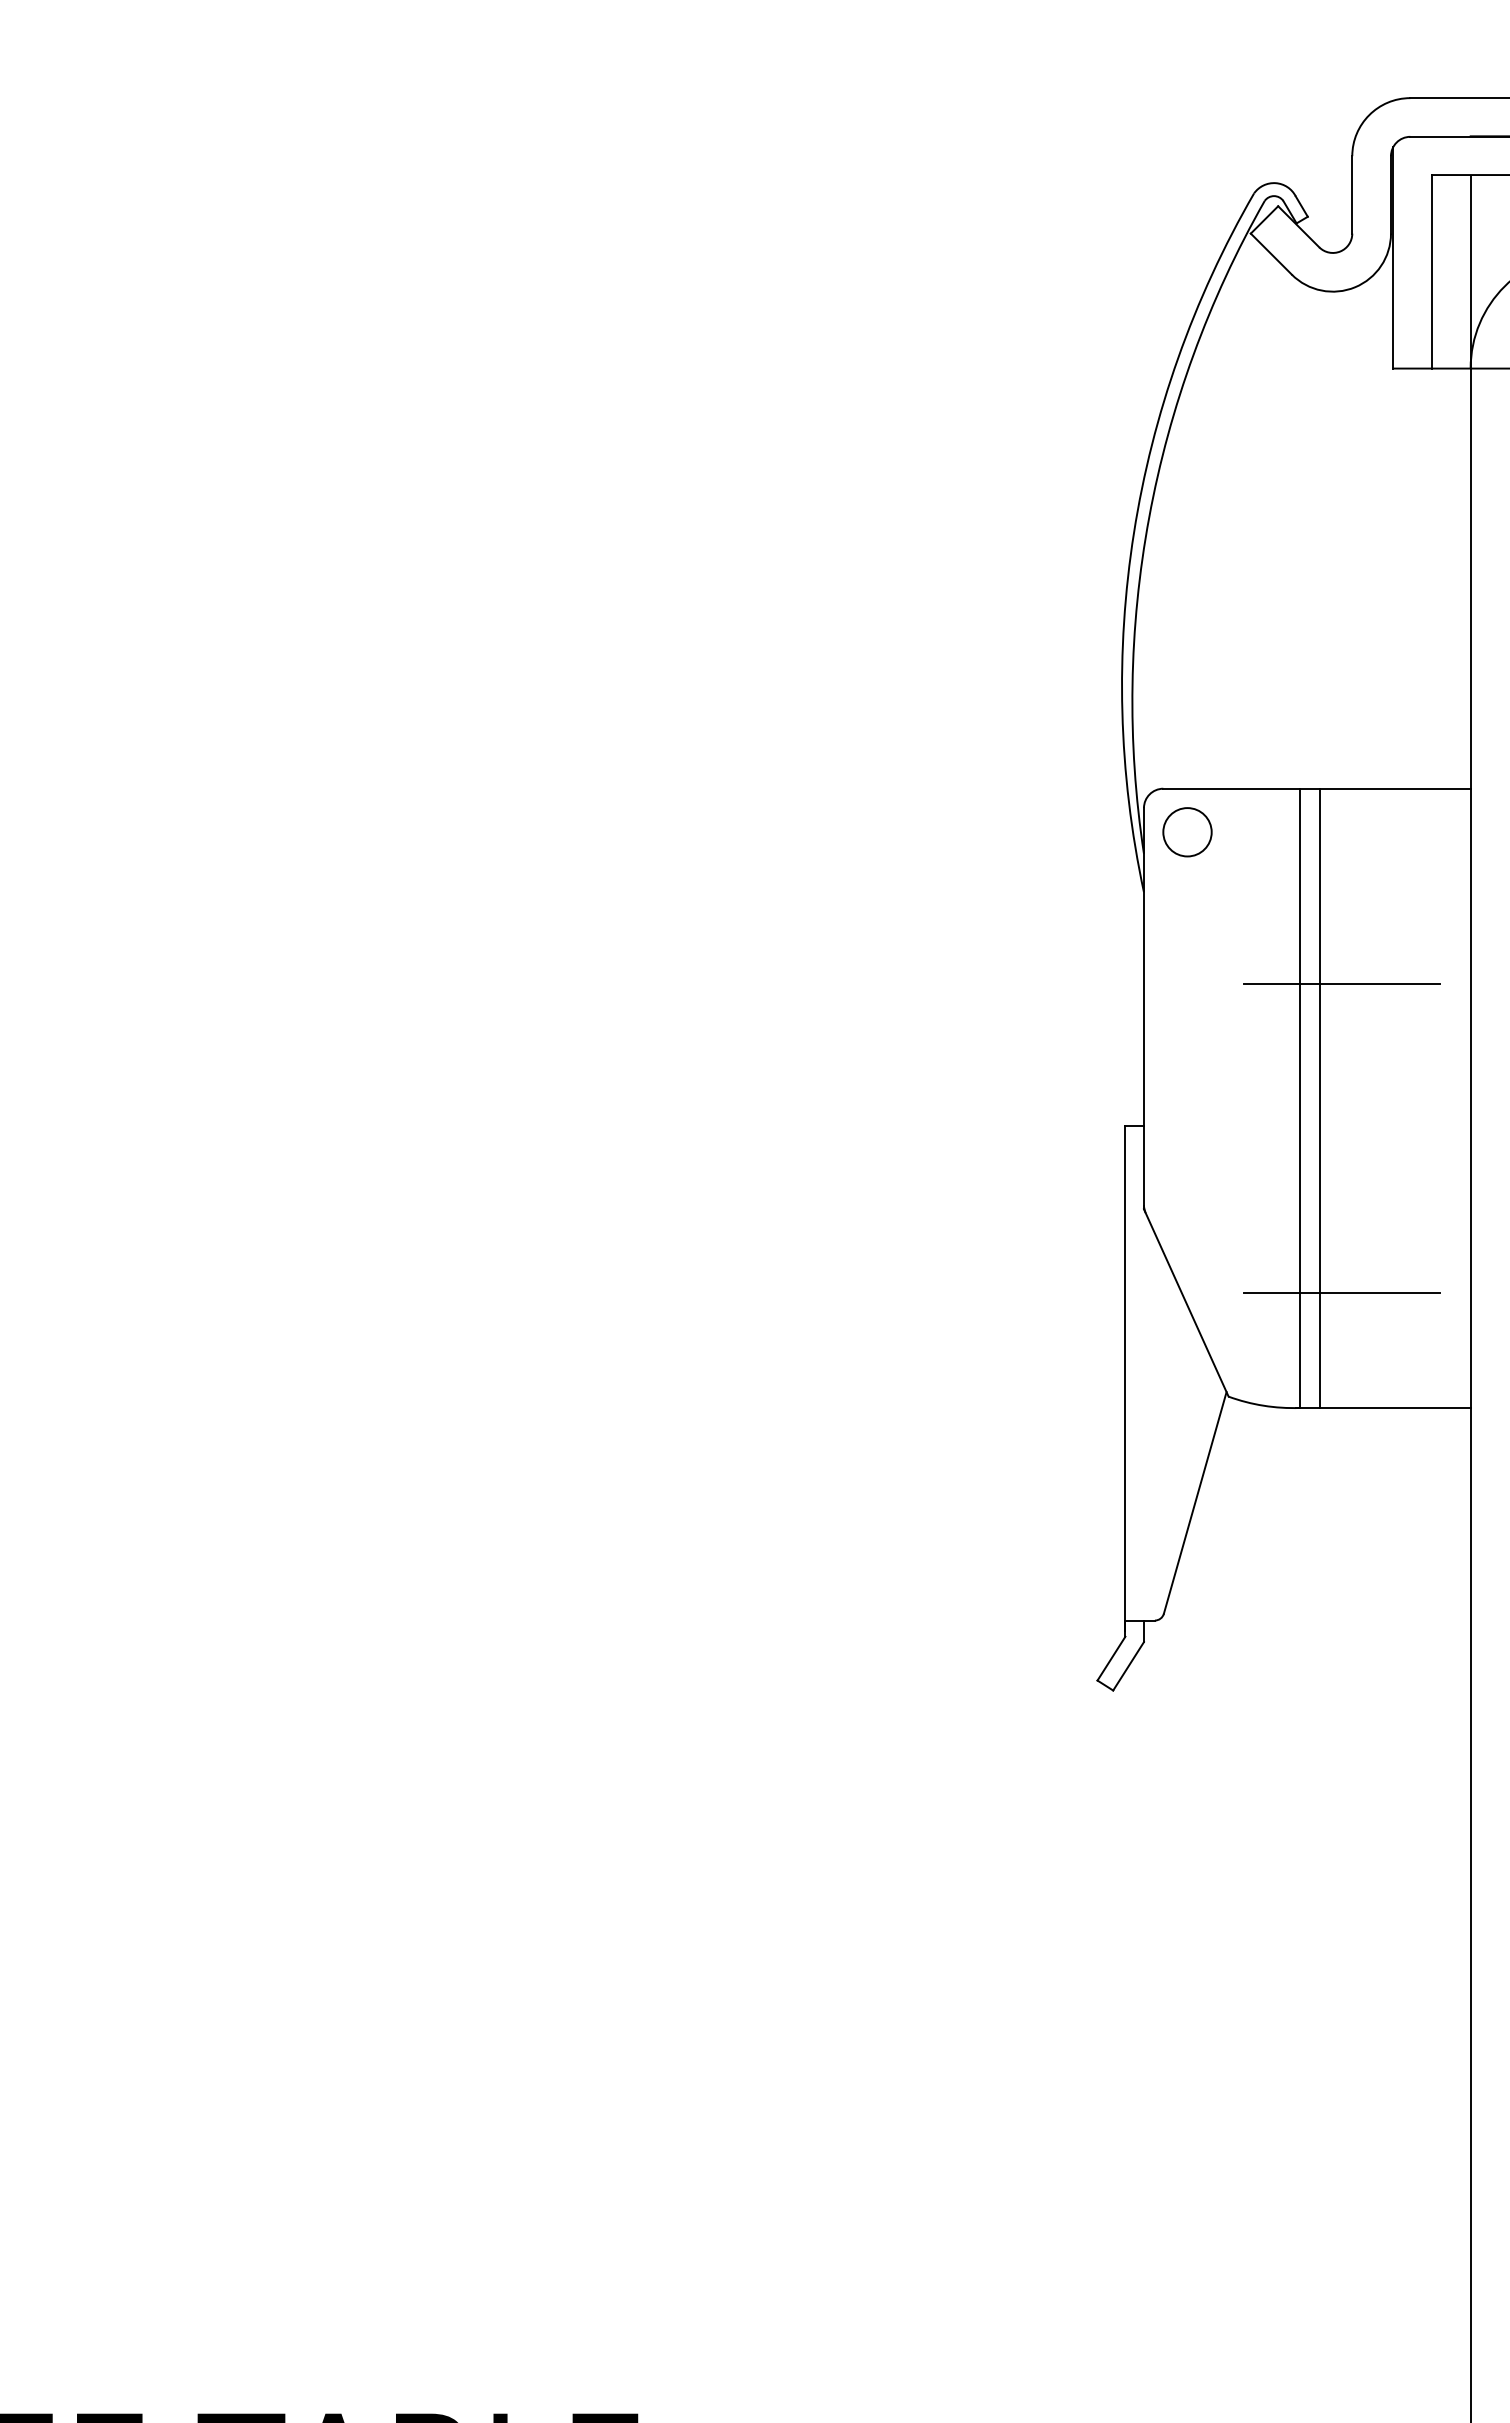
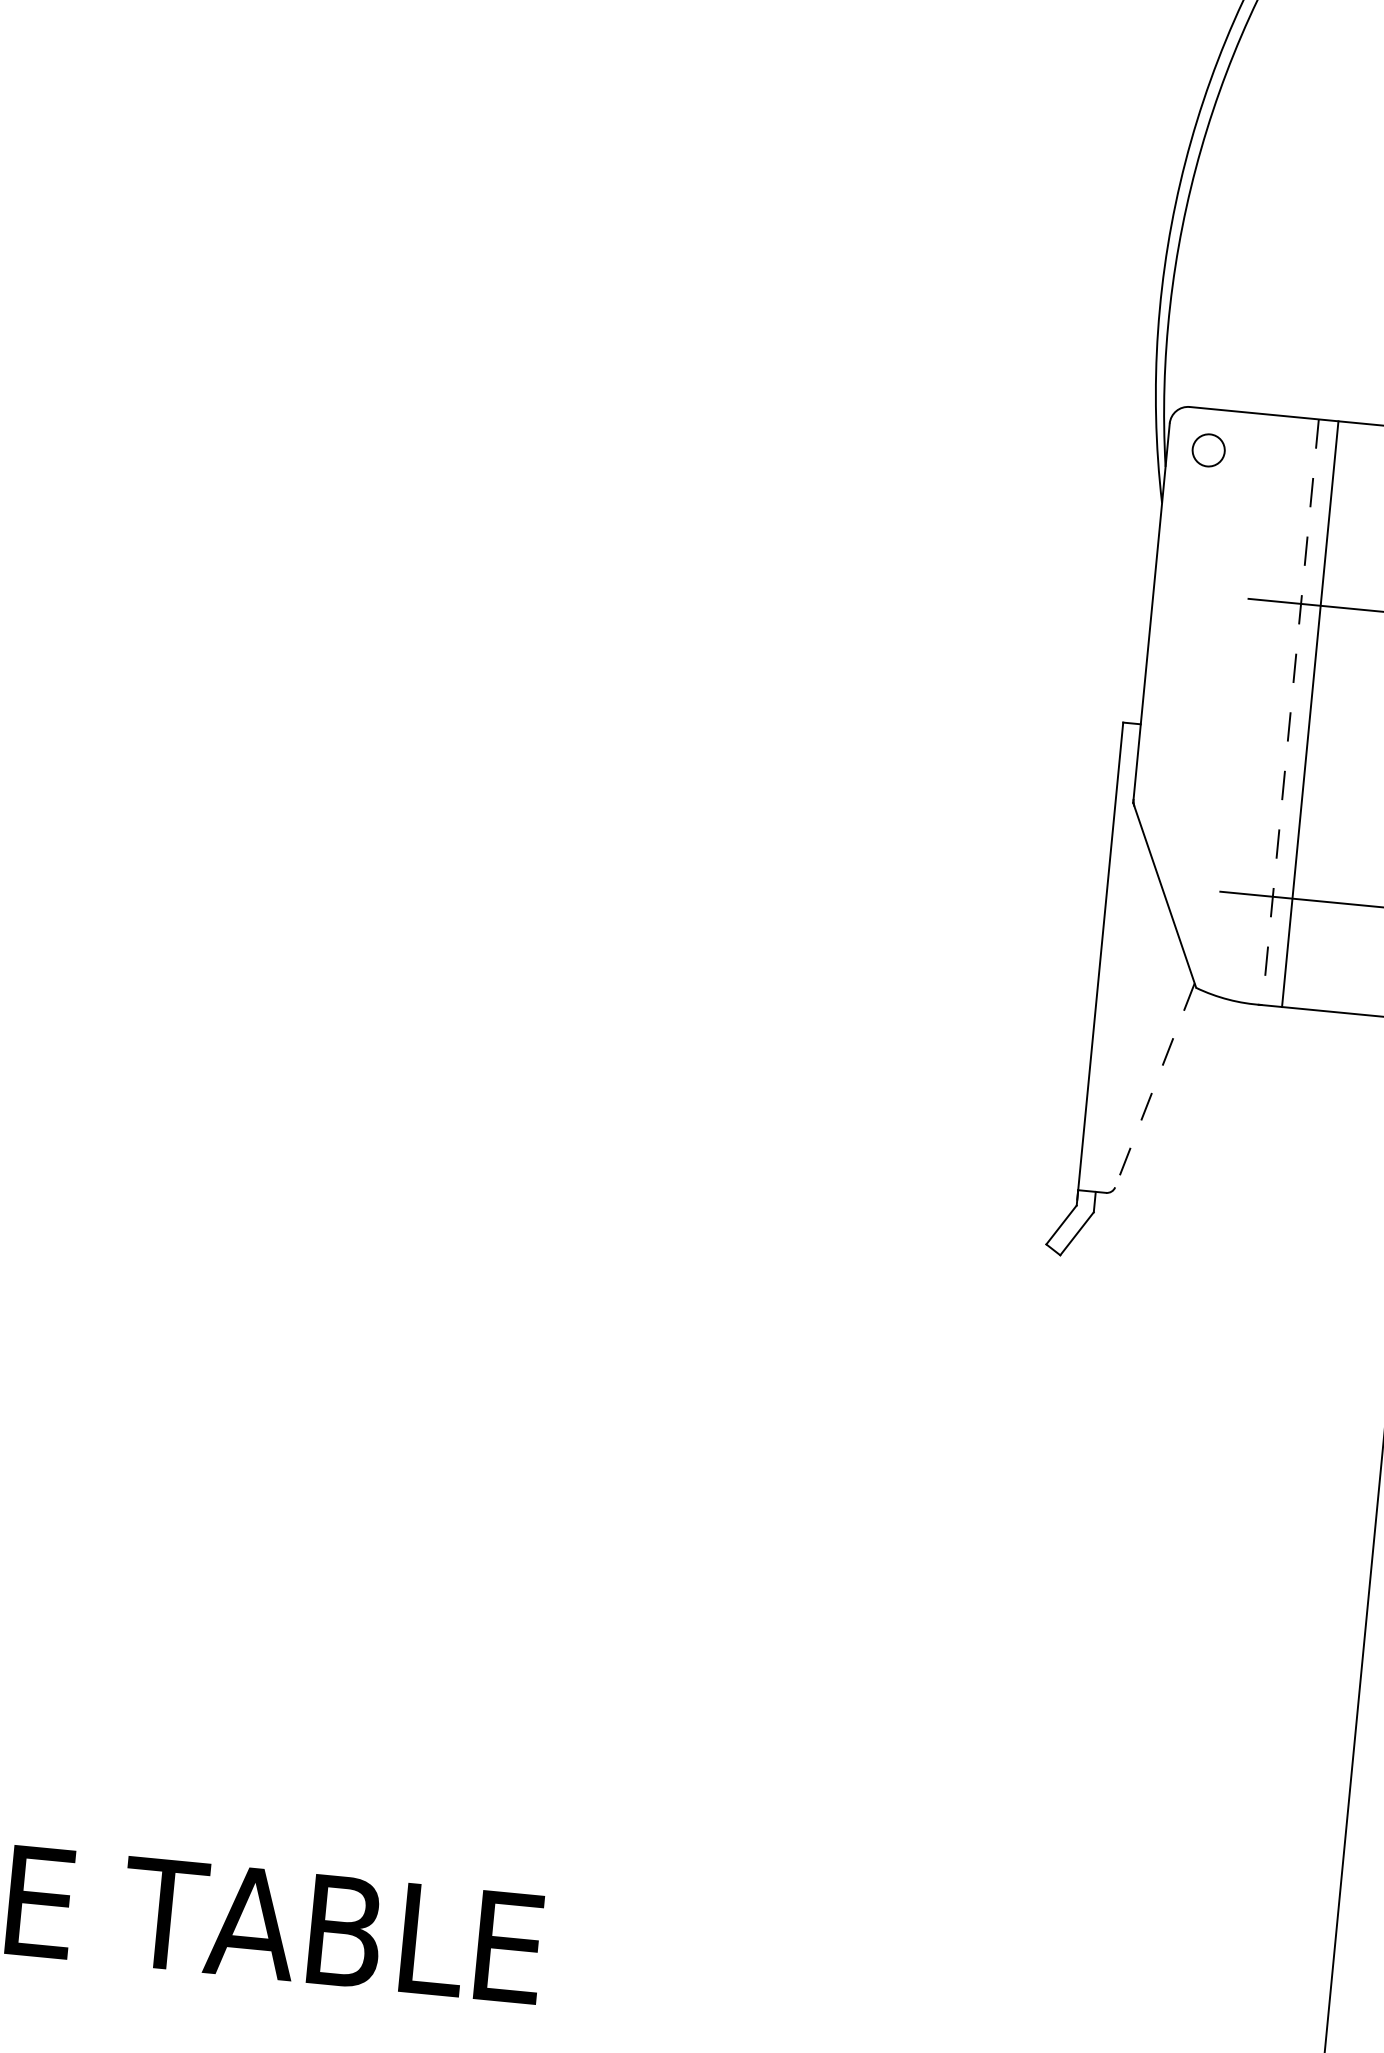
circle: (1187, 832) -> (1208, 450), size x0.7
line: (1299, 1098) -> (1290, 712), solid -> dashed
line: (1195, 1503) -> (1155, 1085), solid -> dashed

